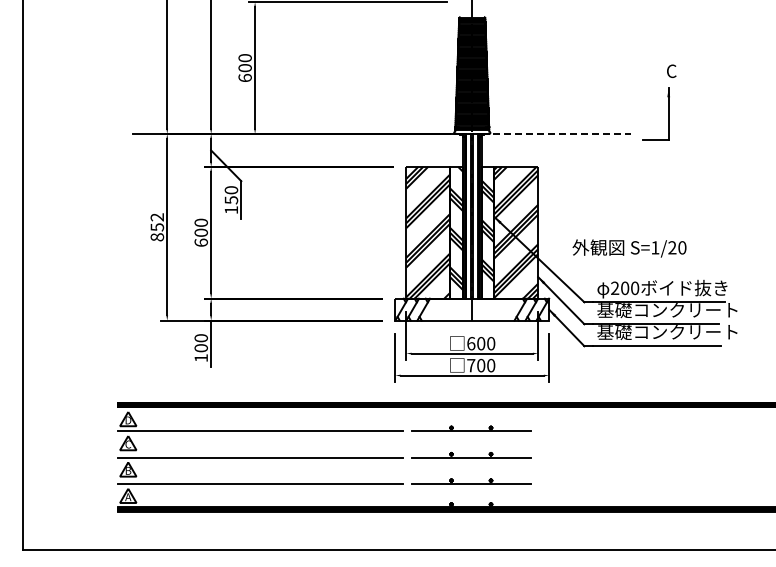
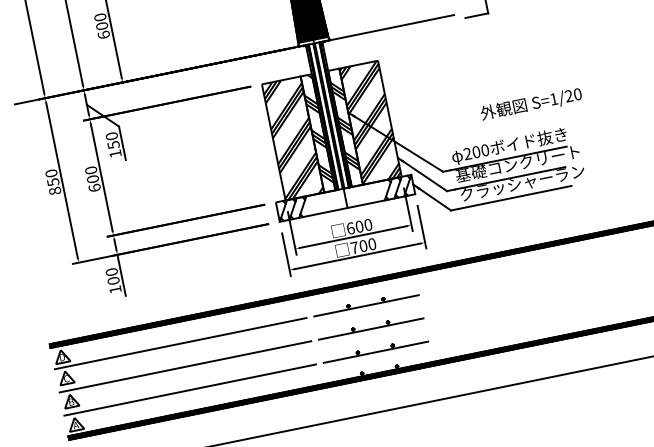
line: (556, 133) -> (388, 28), dashed -> solid
text: (157, 217) -> (51, 173), 852 -> 850
text: (629, 248) -> (531, 104), moved
text: (667, 332) -> (521, 183), 基礎コンクリート -> クラッシャーラン

